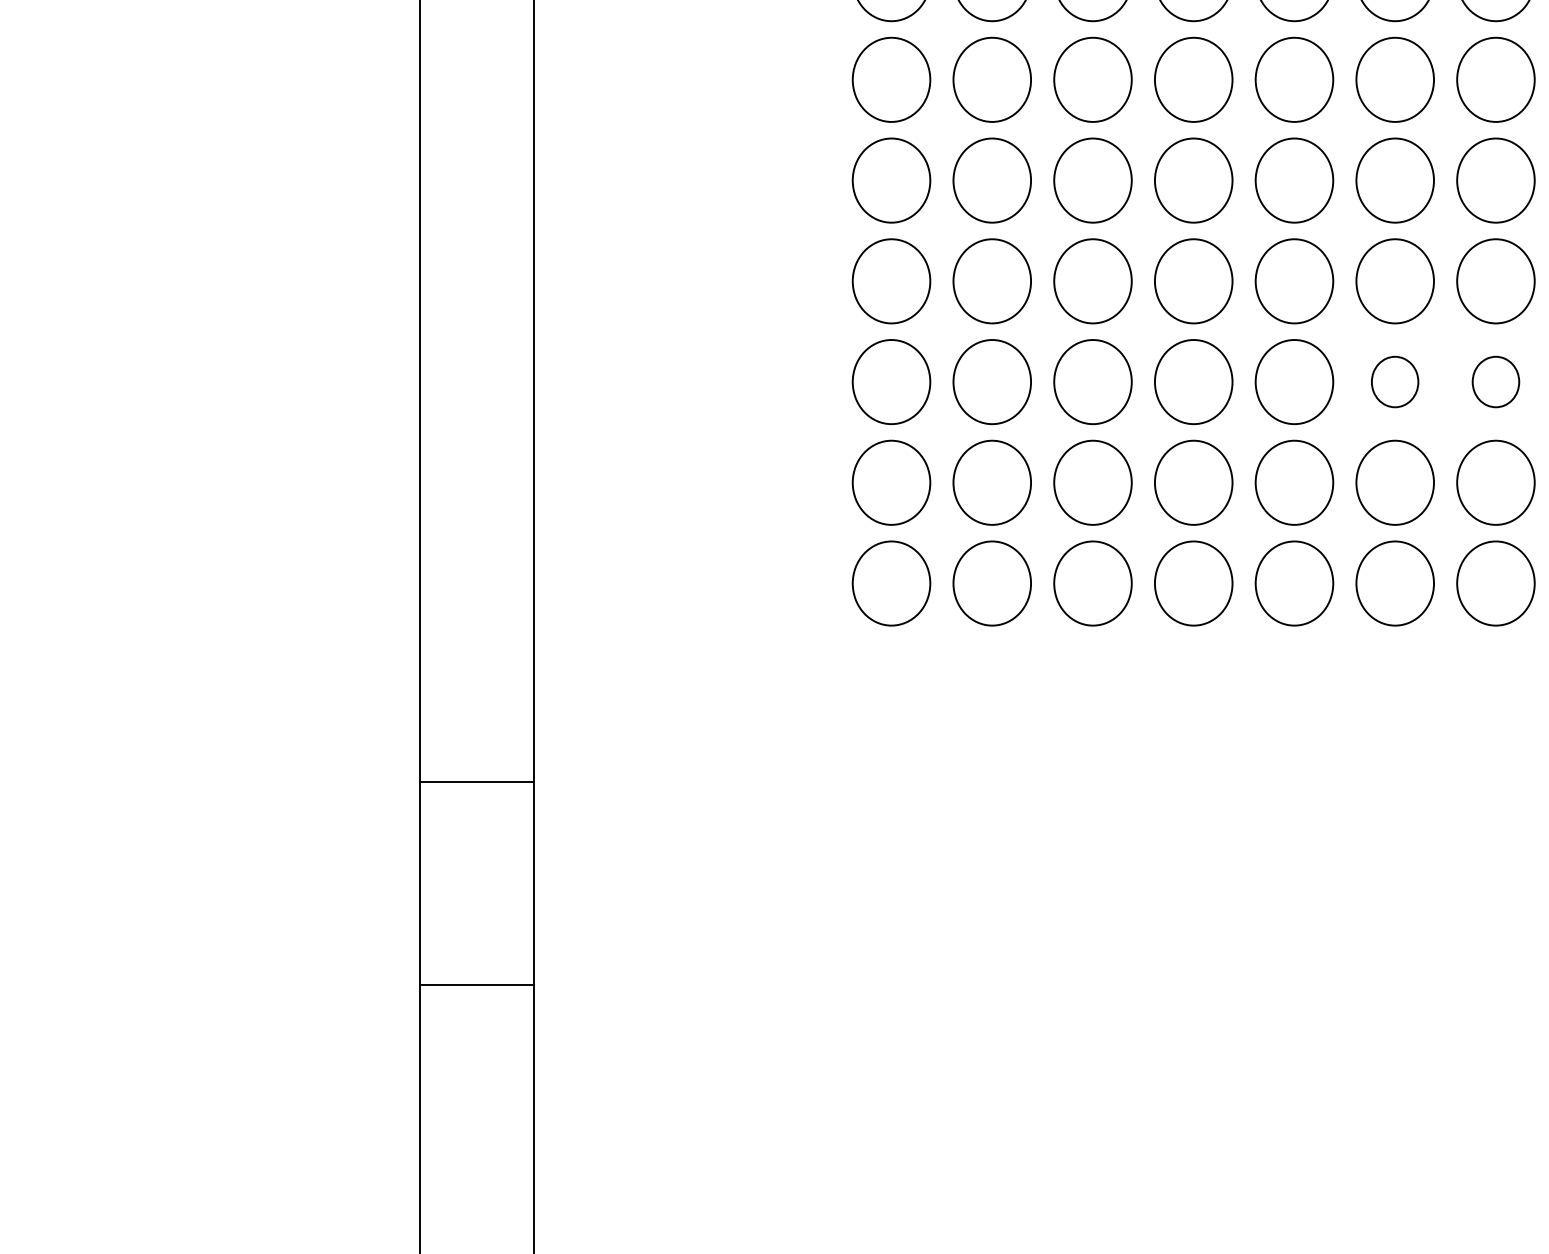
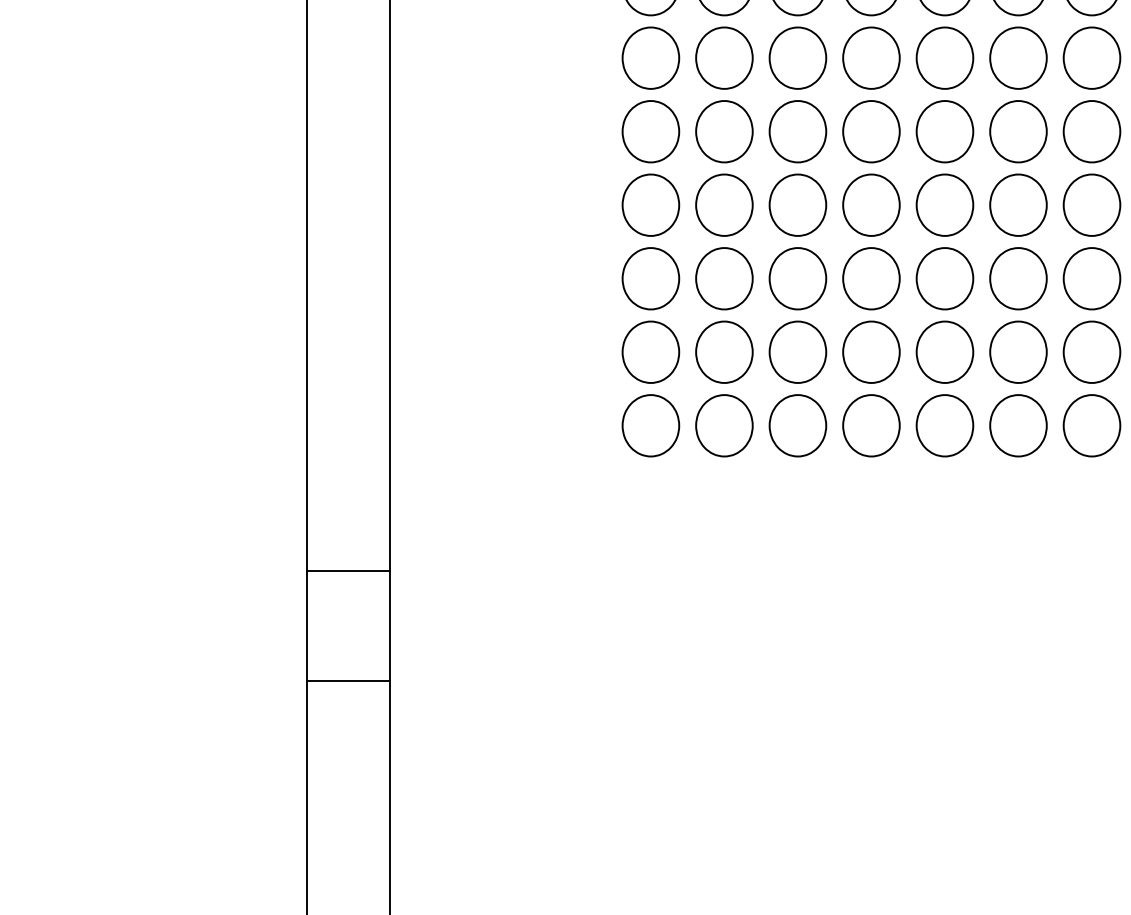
part: (1394, 381) -> (1017, 278), size x1.67
part: (1495, 381) -> (1091, 278), size x1.67
line: (476, 984) -> (348, 681), moved

